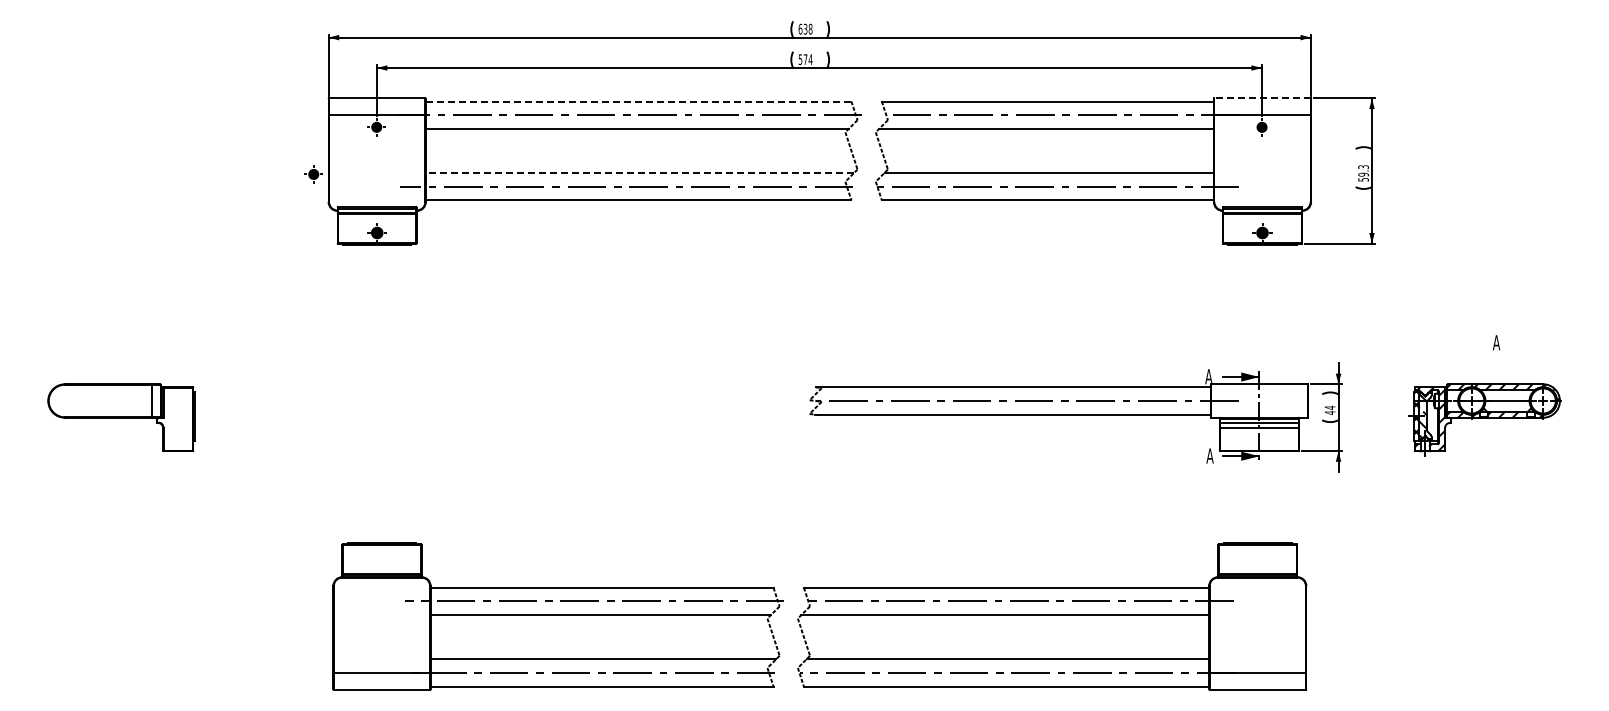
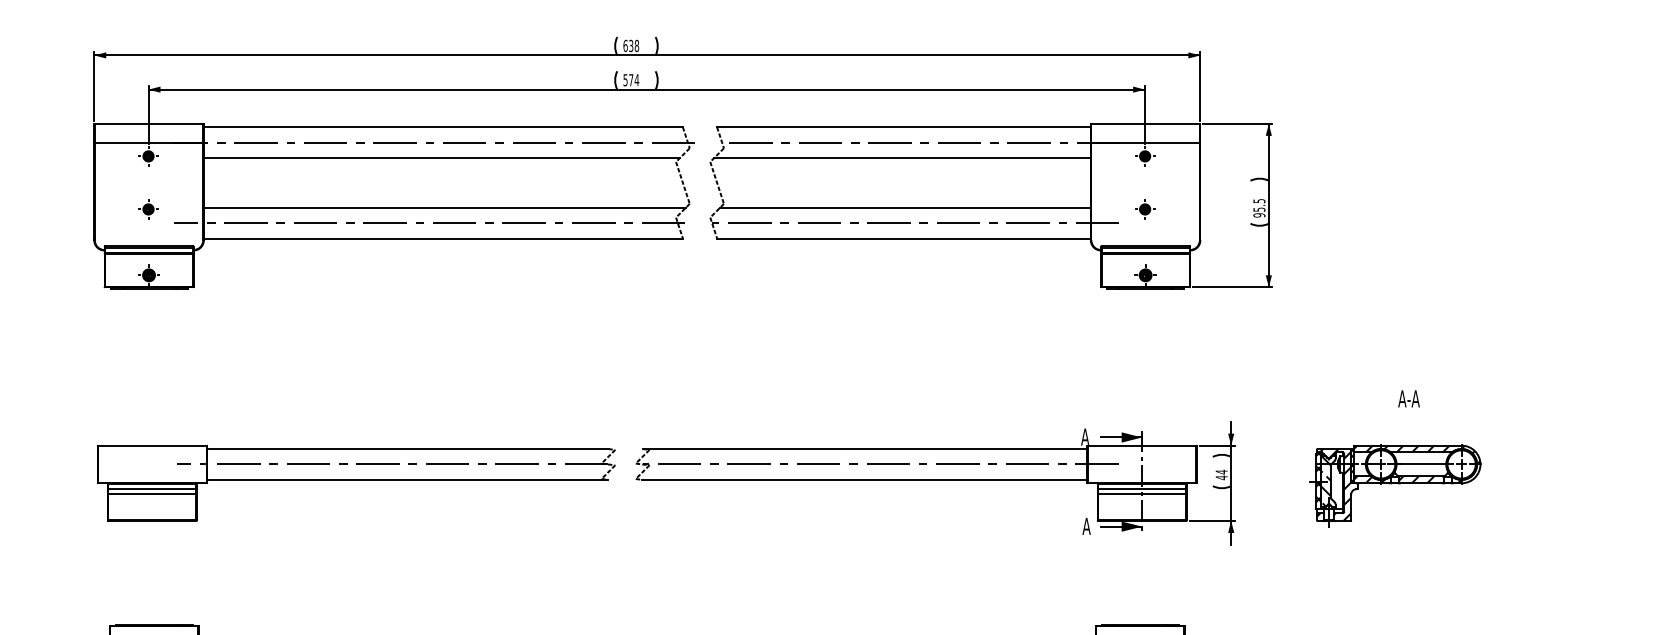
line: (1262, 98) -> (1145, 123), dashed -> solid
line: (638, 101) -> (443, 127), dashed -> solid
line: (639, 172) -> (444, 207), dashed -> solid
text: (1363, 173) -> (1259, 208), 59.3 -> 95.5
part: (313, 174) -> (148, 209), moved
part: (1261, 174) -> (1144, 209), added
text: (1496, 342) -> (1409, 398), A -> A-A
part: (560, 417) -> (355, 483), added

